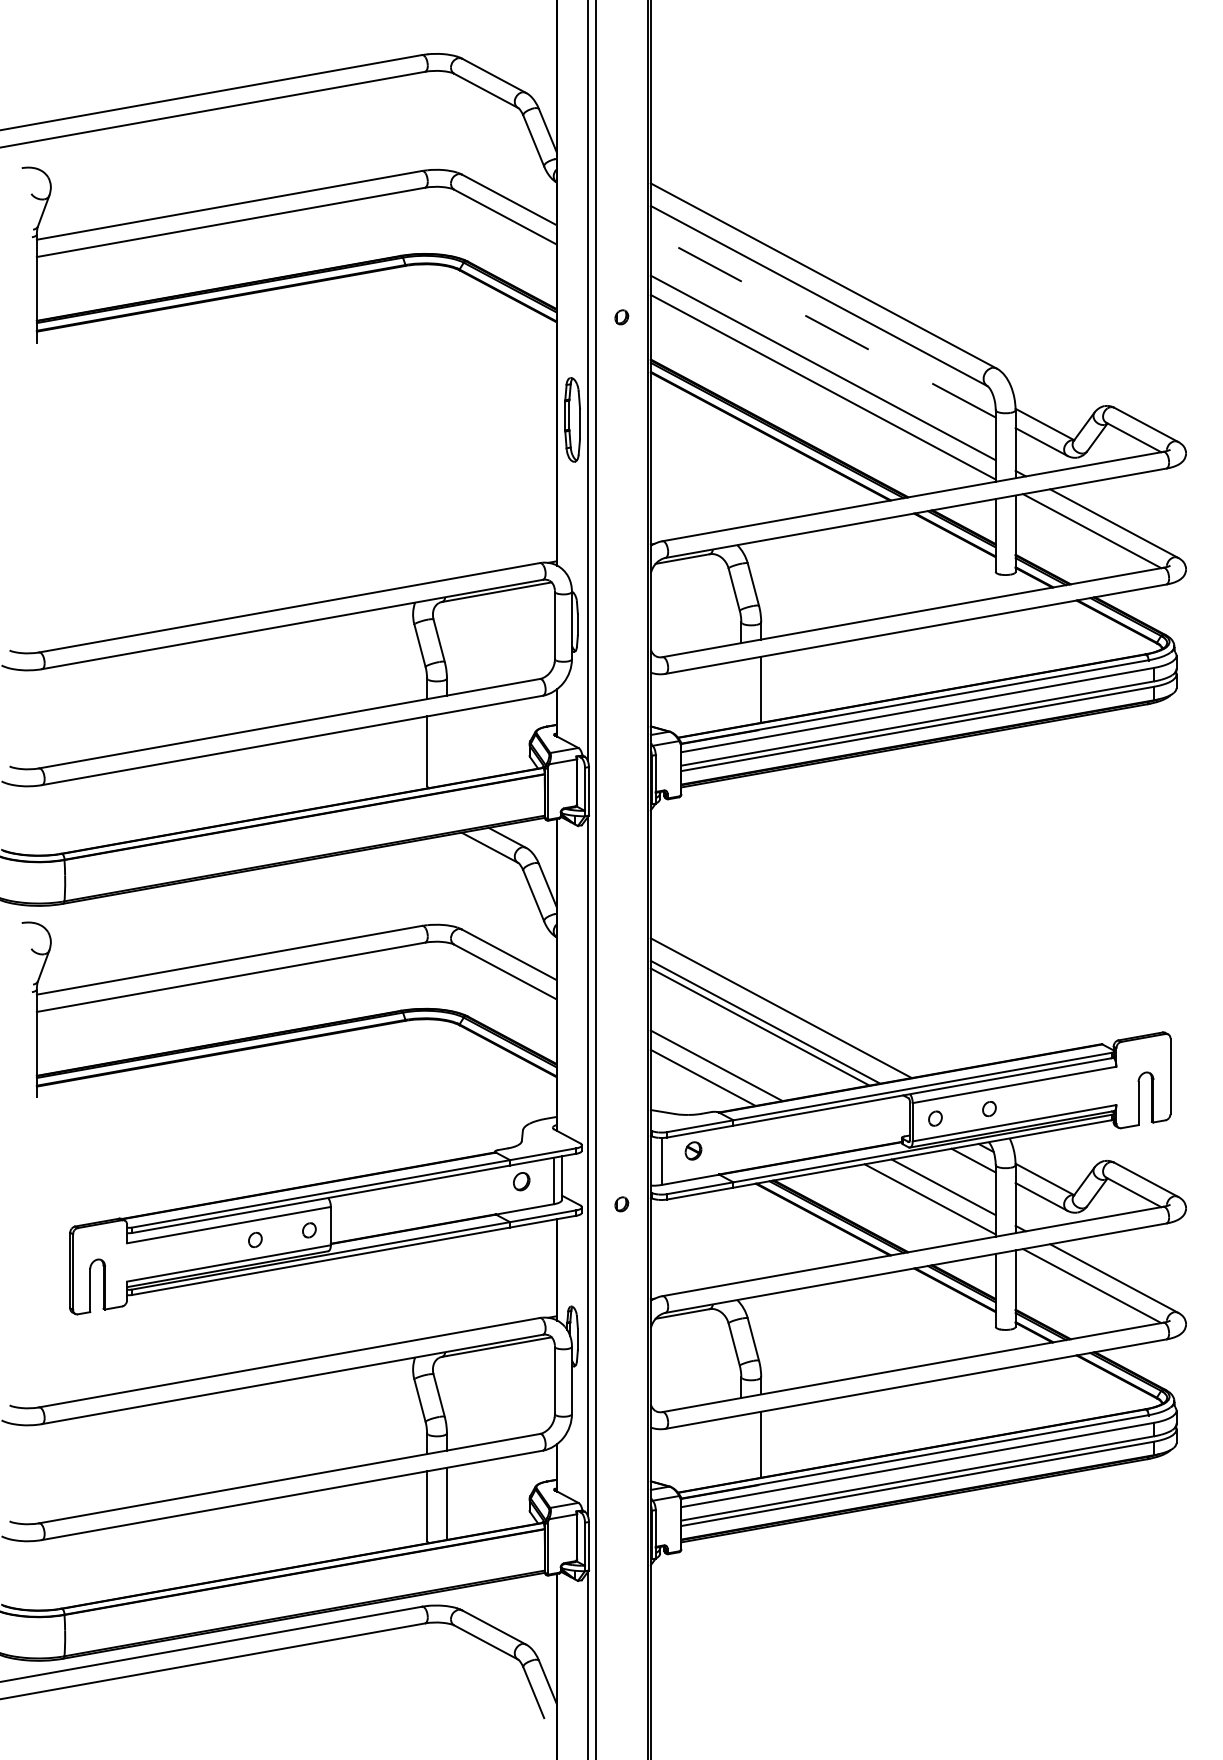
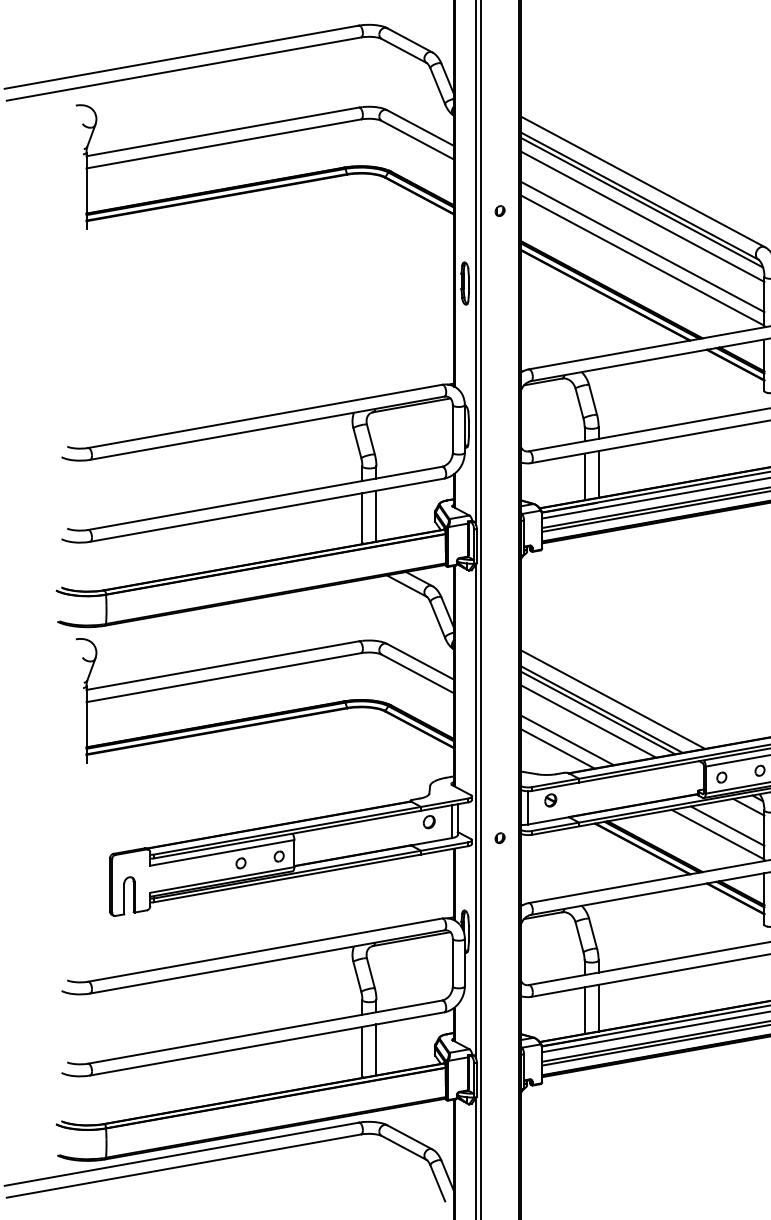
line: (821, 305) -> (641, 202), added
line: (823, 325) -> (642, 216), dashed -> solid
part: (572, 419) -> (465, 283), size x0.71
line: (741, 693) -> (584, 477), added
line: (446, 748) -> (376, 515), added
line: (746, 1038) -> (588, 720), added
line: (741, 1448) -> (584, 1010), added

